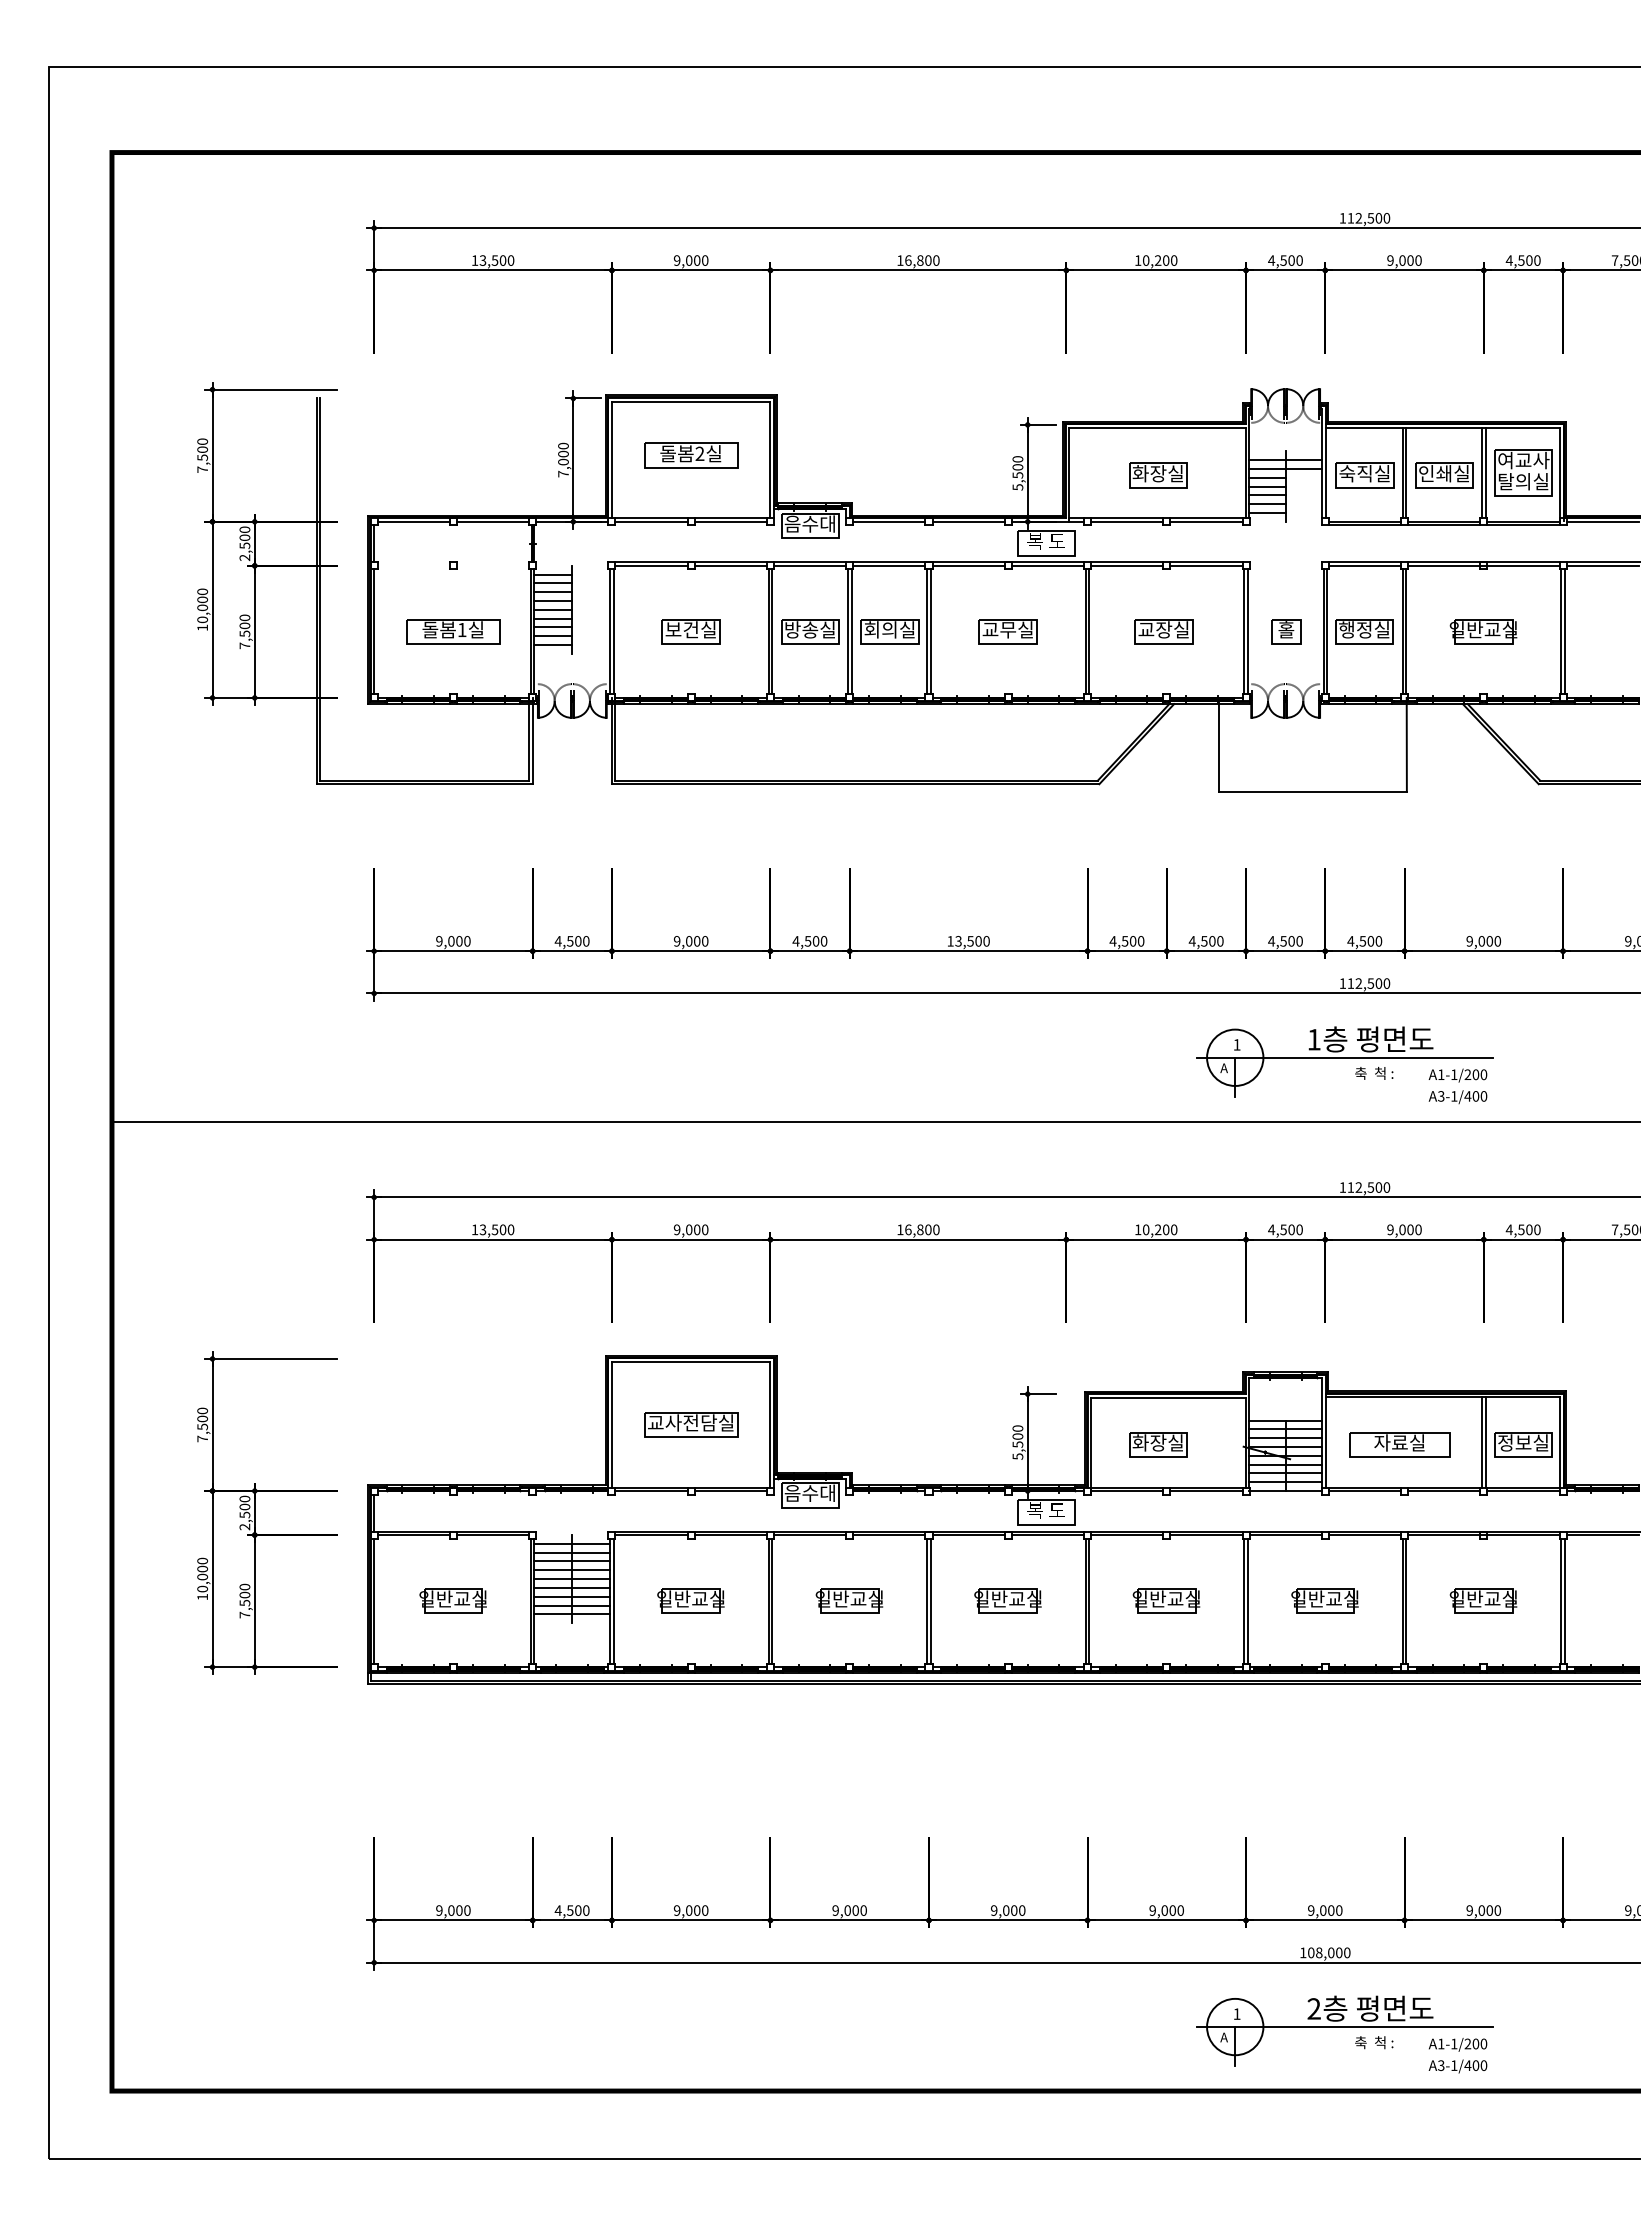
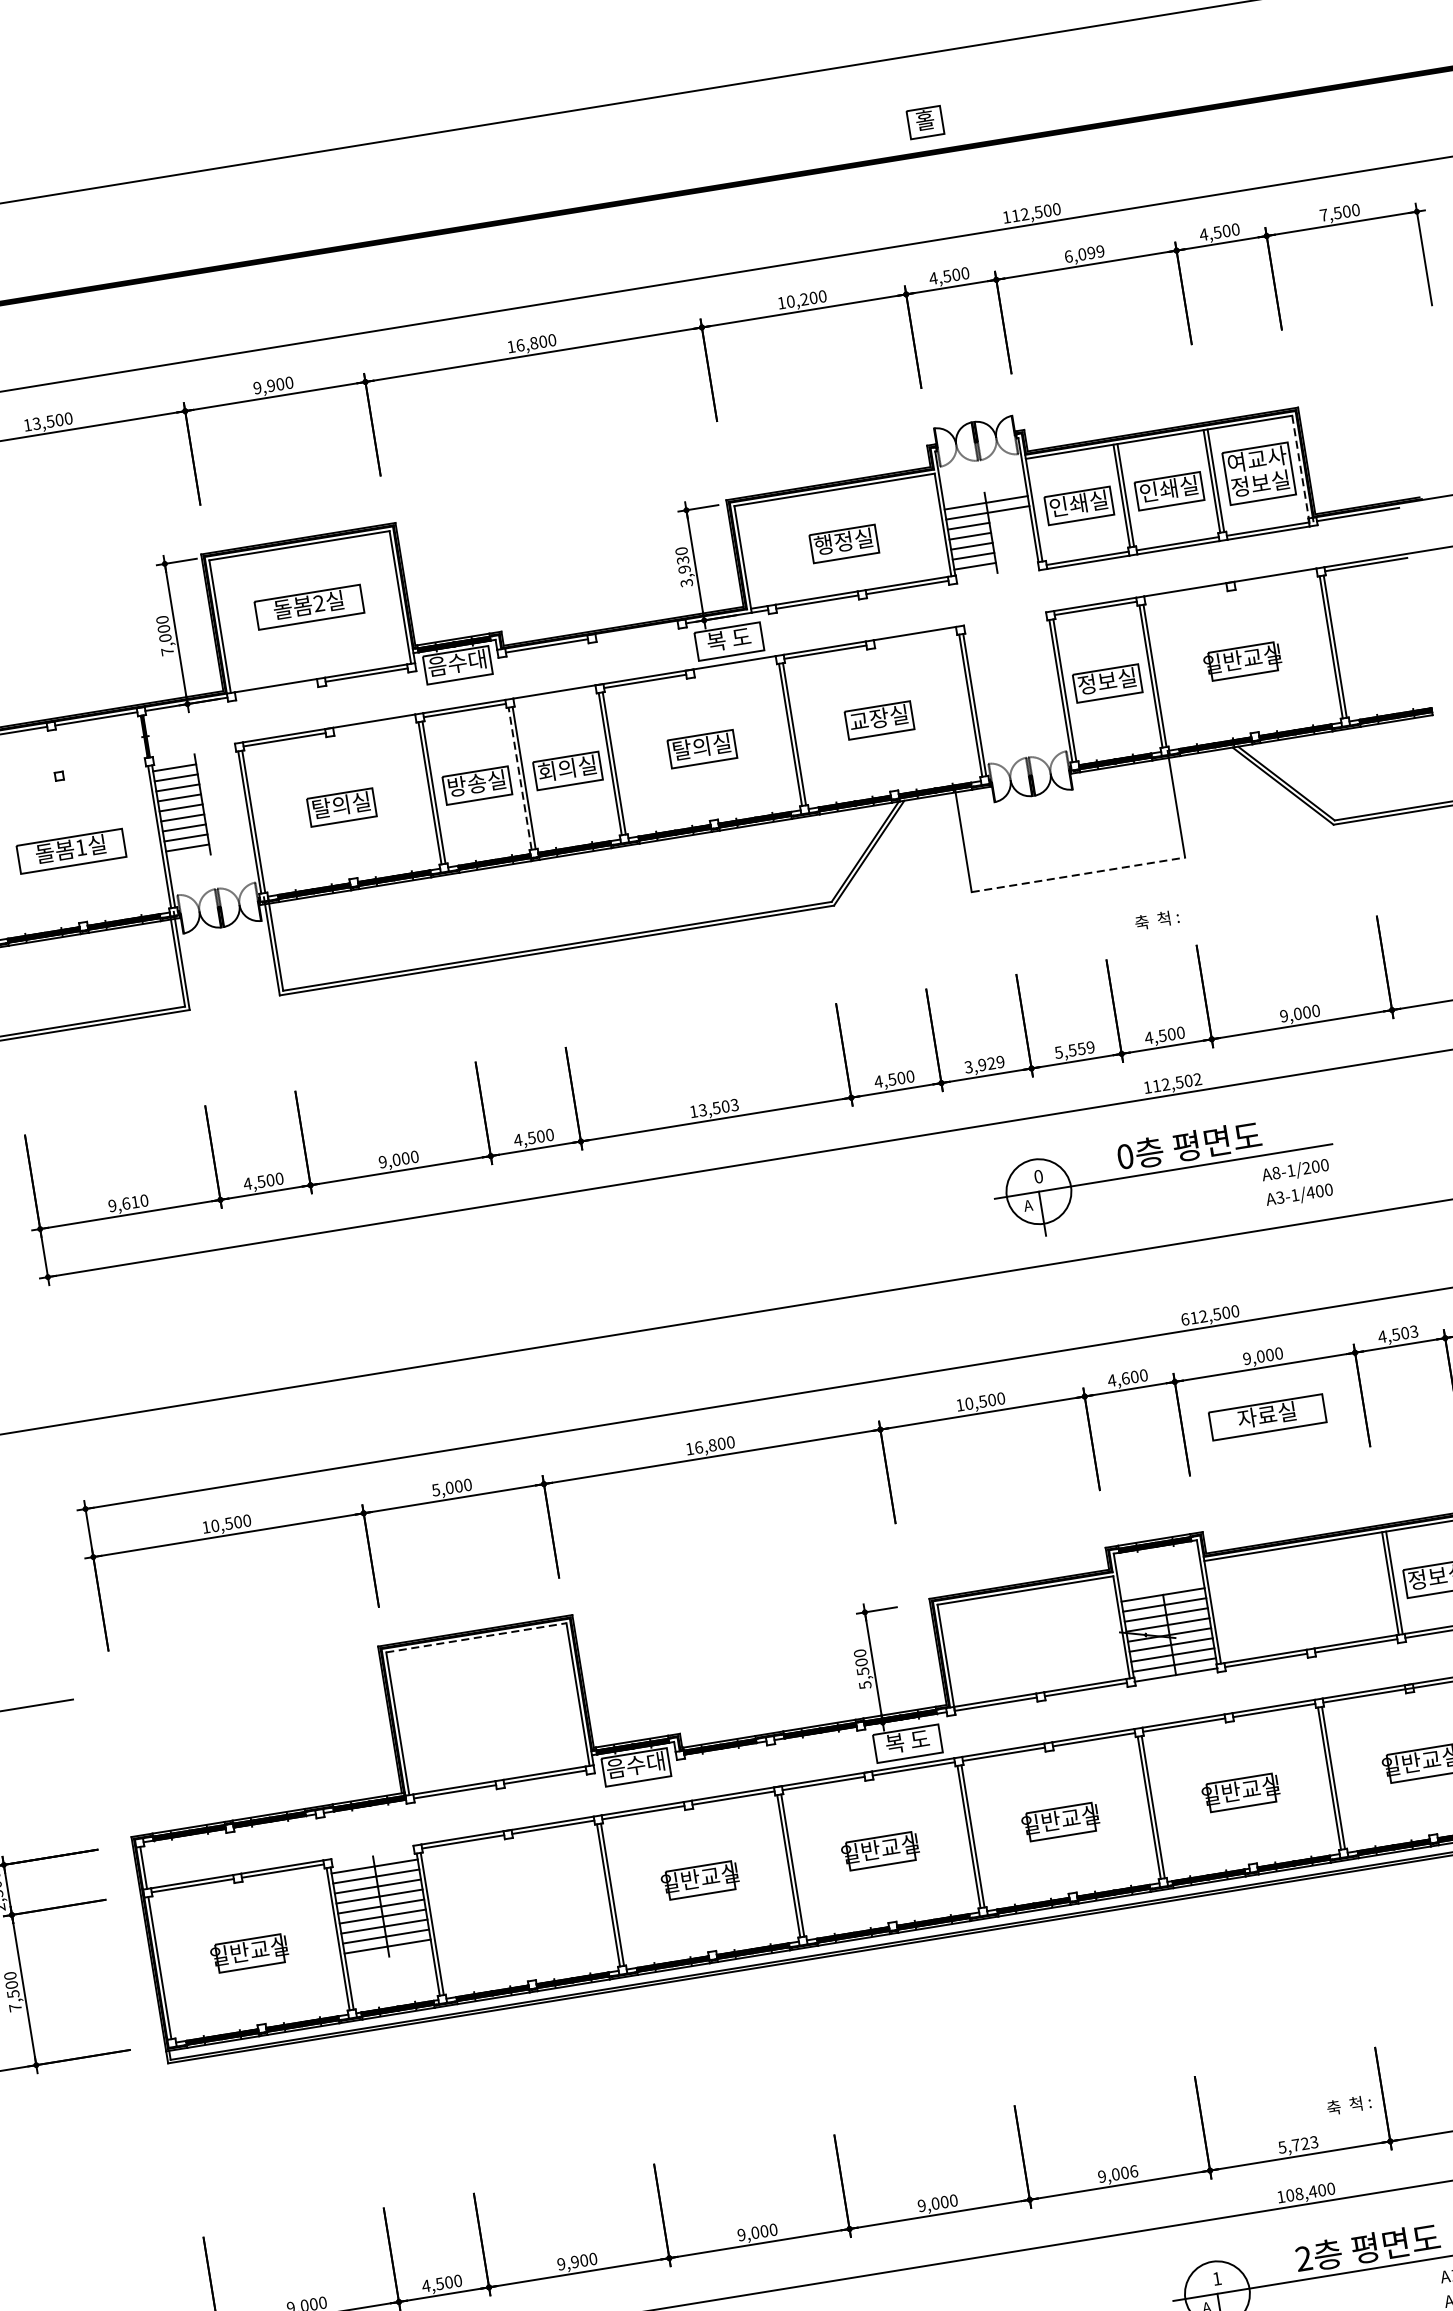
text: (688, 260) -> (270, 385), 9,000 -> 9,900
text: (1404, 260) -> (1084, 253), 9,000 -> 6,099
text: (1149, 473) -> (833, 543), 화장실 -> 행정실
text: (1355, 473) -> (1068, 505), 숙직실 -> 인쇄실
line: (1559, 476) -> (1300, 471), solid -> dashed
text: (1017, 477) -> (684, 571), 5,500 -> 3,930
text: (1514, 481) -> (1250, 484), 탈의실 -> 정보실
line: (651, 521) -> (276, 689), removed
line: (968, 521) -> (636, 631), removed
line: (730, 565) -> (374, 724), removed
line: (889, 565) -> (555, 695), removed
line: (1047, 565) -> (734, 666), removed
line: (1206, 565) -> (915, 637), removed
line: (1483, 565) -> (1230, 586), removed
text: (681, 629) -> (330, 806), 보건실 -> 탈의실
text: (998, 629) -> (690, 748), 교무실 -> 탈의실
text: (1355, 629) -> (1096, 682), 행정실 -> 정보실
line: (847, 631) -> (519, 778), solid -> dashed
part: (1286, 631) -> (925, 122), moved
line: (1313, 791) -> (1078, 874), solid -> dashed
text: (455, 941) -> (130, 1203), 9,000 -> 9,610
text: (986, 941) -> (734, 1105), 13,500 -> 13,503
text: (1205, 941) -> (983, 1064), 4,500 -> 3,929
text: (1285, 941) -> (1074, 1050), 4,500 -> 5,559
text: (1386, 983) -> (1197, 1079), 112,500 -> 112,502
text: (1313, 1039) -> (1124, 1156), 1 -> 0
text: (1236, 1044) -> (1037, 1176), 1 -> 0
text: (1374, 1073) -> (1157, 920), moved
text: (1441, 1074) -> (1276, 1172), A1-1/200 -> A8-1/200
text: (1342, 1187) -> (1184, 1319), 112,500 -> 612,500
text: (482, 1229) -> (214, 1525), 13,500 -> 10,500
text: (676, 1229) -> (435, 1489), 9,000 -> 5,000
text: (1157, 1229) -> (982, 1401), 10,200 -> 10,500
text: (1283, 1229) -> (1125, 1378), 4,500 -> 4,600
text: (1537, 1229) -> (1414, 1331), 4,500 -> 4,503
line: (691, 1362) -> (476, 1638), solid -> dashed
part: (691, 1424) -> (488, 1708), removed
part: (1158, 1444) -> (1022, 1645), removed
part: (1399, 1444) -> (1267, 1416), moved
part: (690, 1600) -> (519, 1909), removed
text: (688, 1910) -> (574, 2261), 9,000 -> 9,900
text: (1180, 1910) -> (1133, 2171), 9,000 -> 9,006
text: (1324, 1910) -> (1297, 2144), 9,000 -> 5,723
text: (1330, 1952) -> (1312, 2191), 108,000 -> 108,400
text: (1374, 2042) -> (1349, 2104), moved

